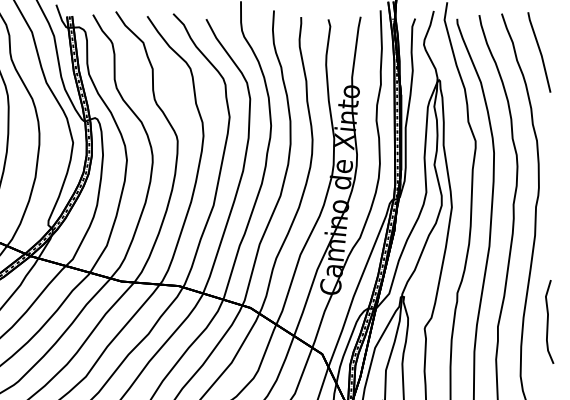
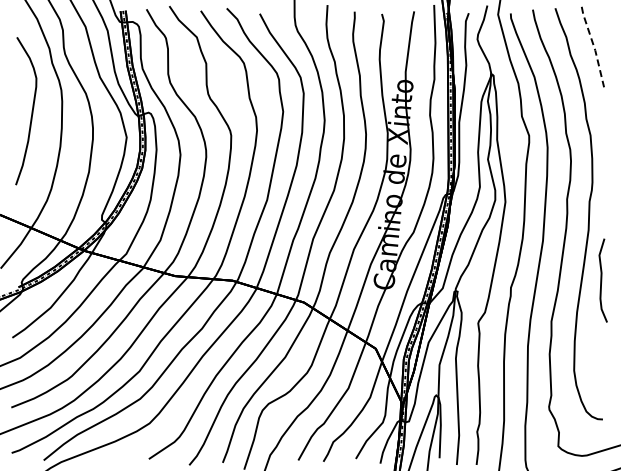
line: (540, 51) -> (594, 46), solid -> dashed
curve: (548, 321) -> (602, 280), moved

